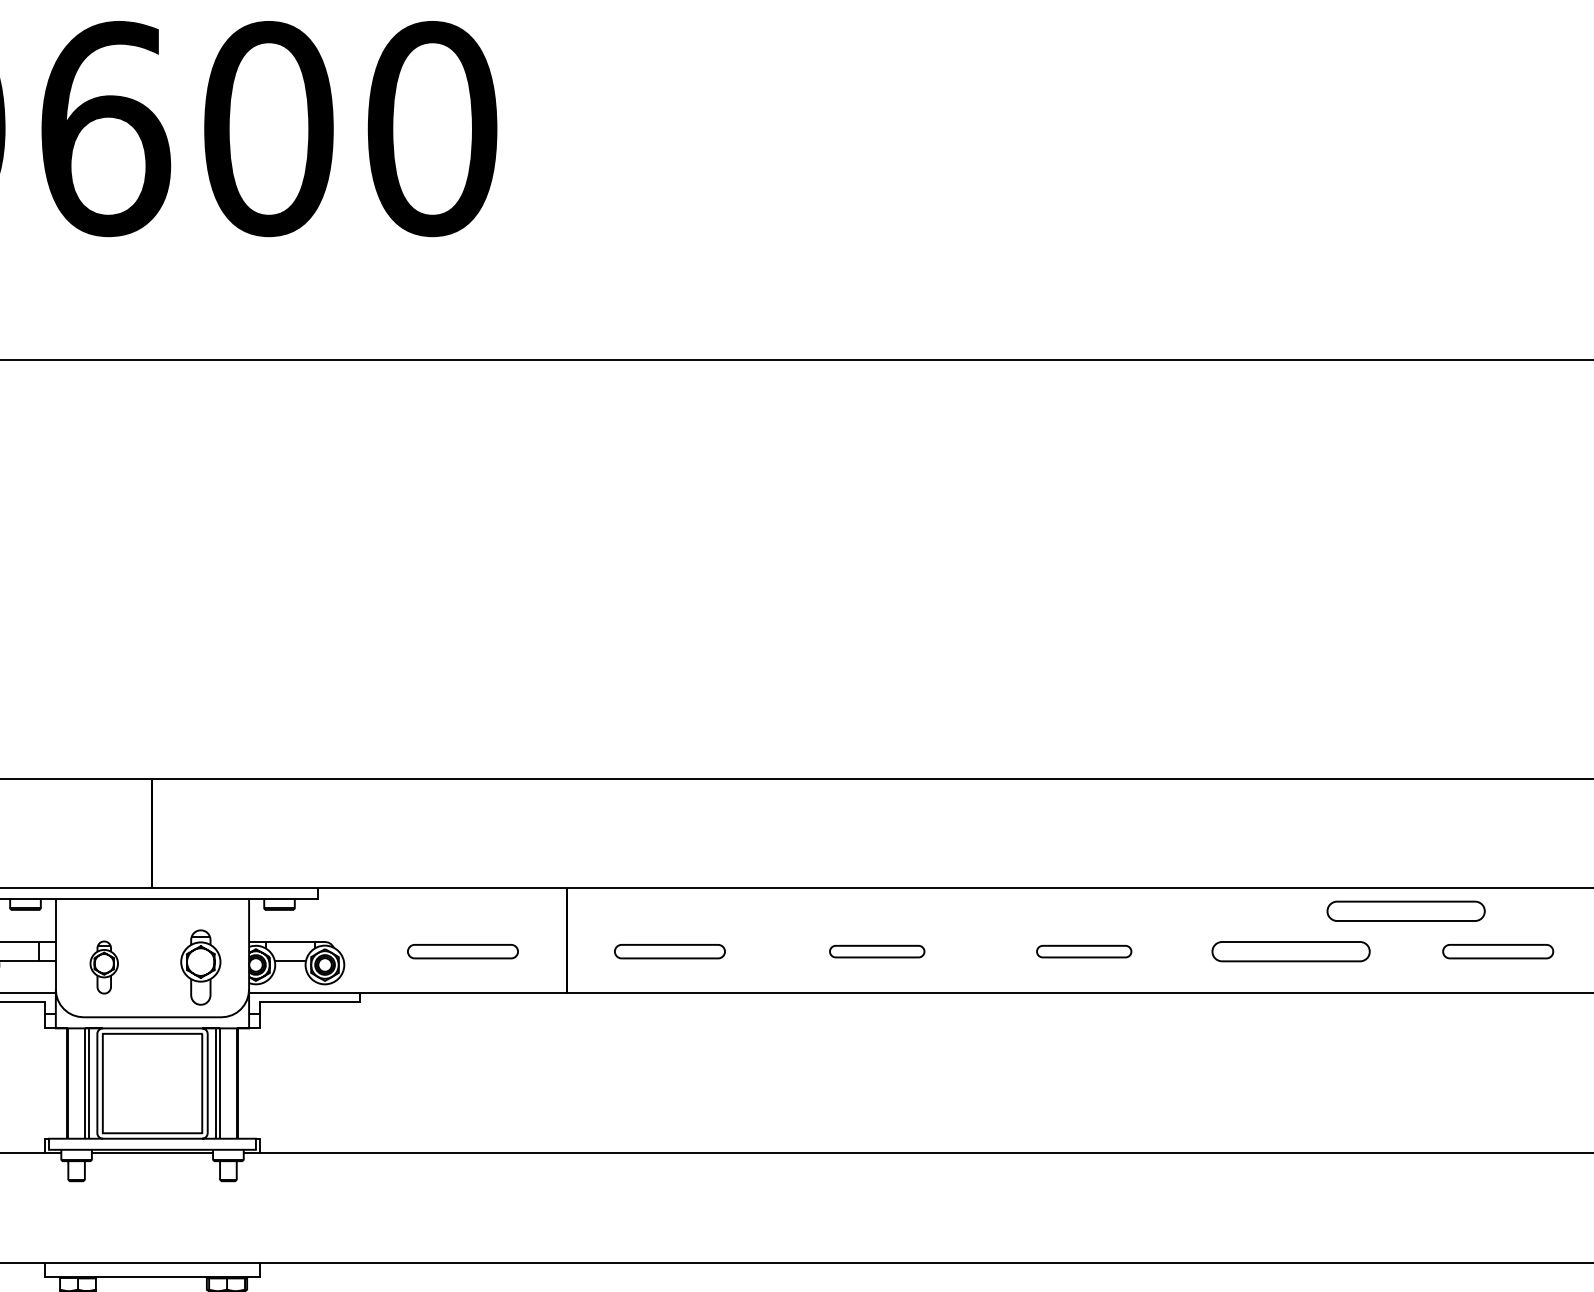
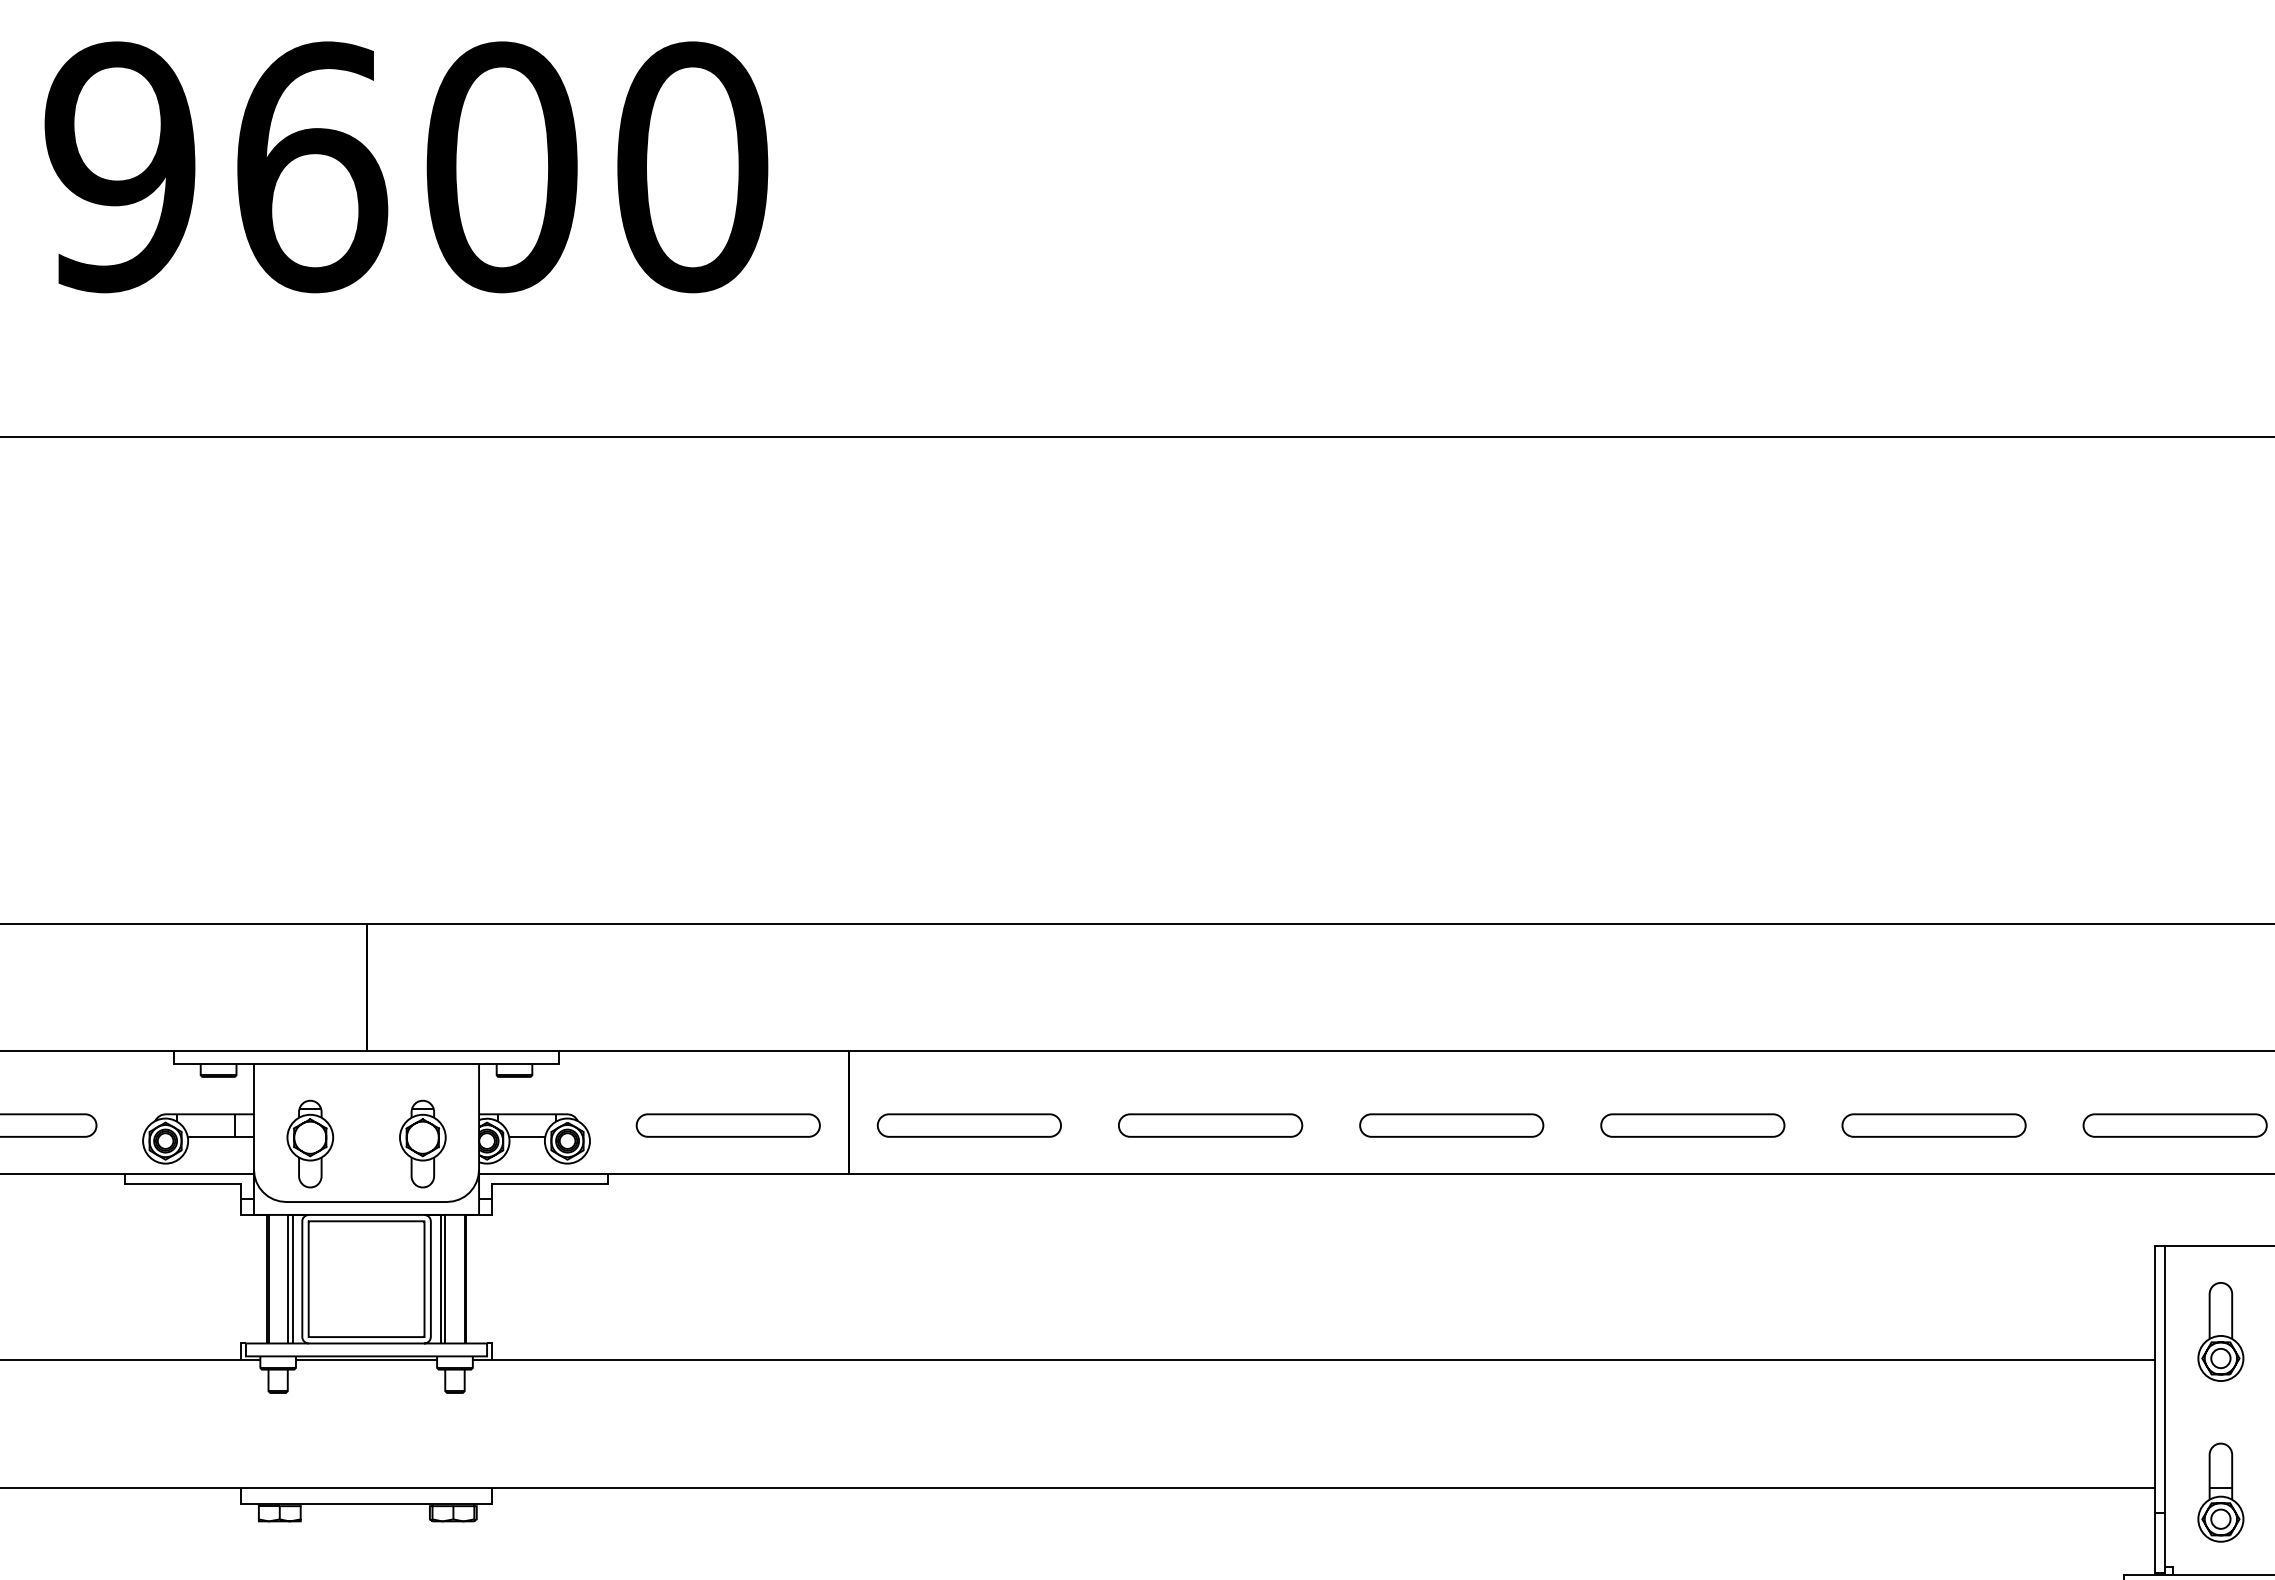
part: (1405, 911) -> (1826, 1078), removed
part: (462, 951) -> (727, 1125), size x1.43
part: (669, 951) -> (968, 1125), size x1.43
part: (877, 951) -> (1210, 1125), size x1.67
part: (1083, 951) -> (1451, 1125), size x1.67
part: (1497, 951) -> (1933, 1125), size x1.43
part: (104, 967) -> (310, 1143), size x1.43

